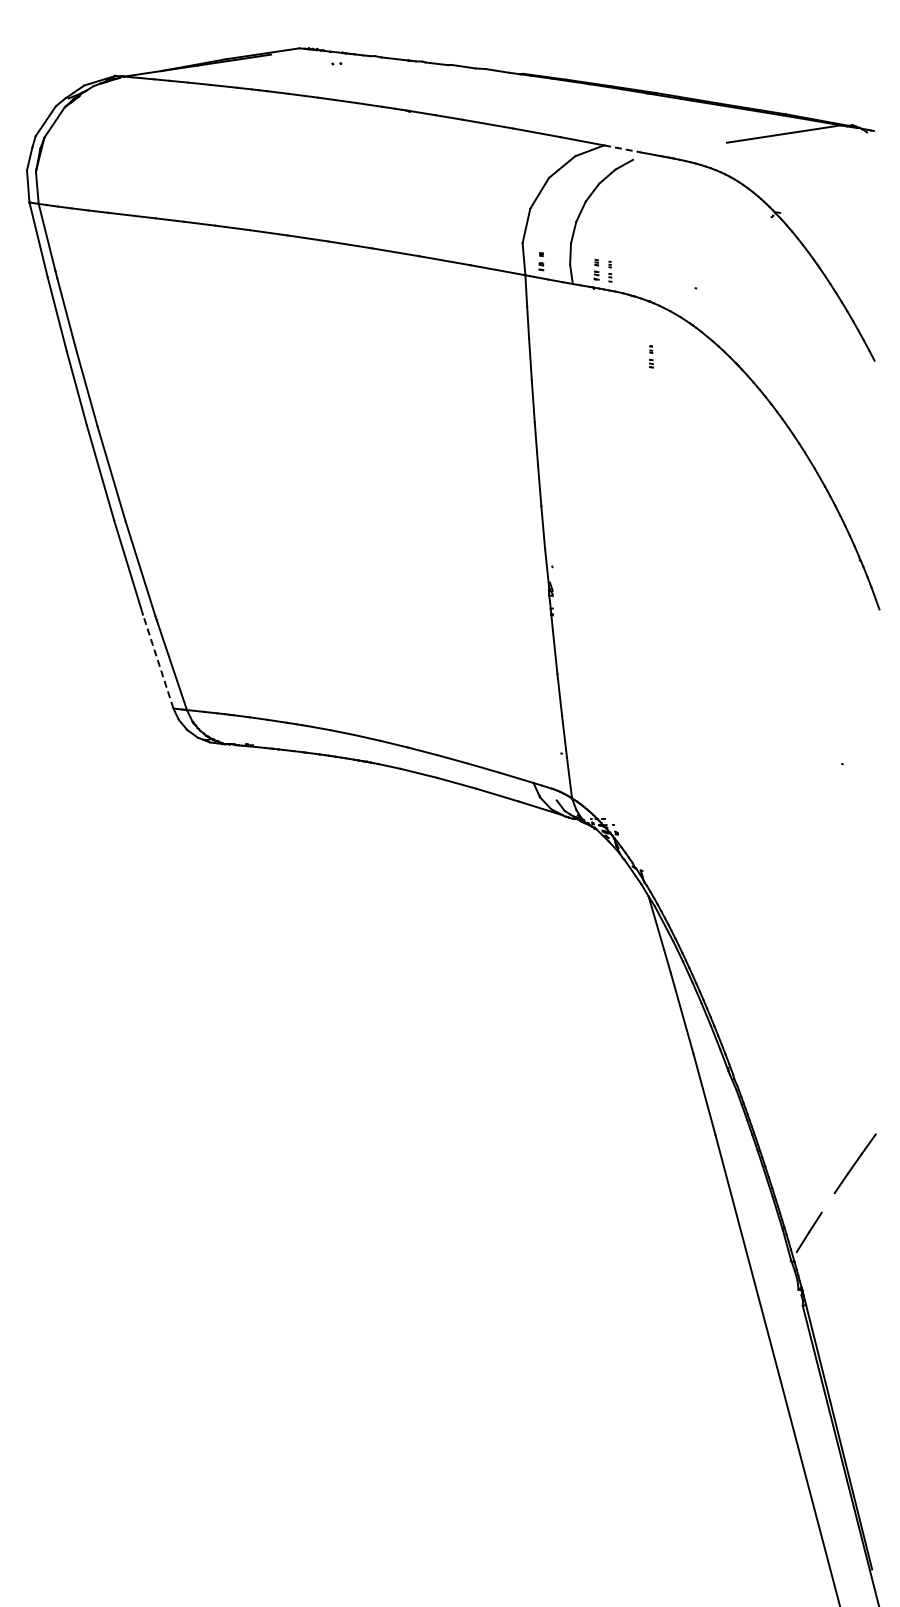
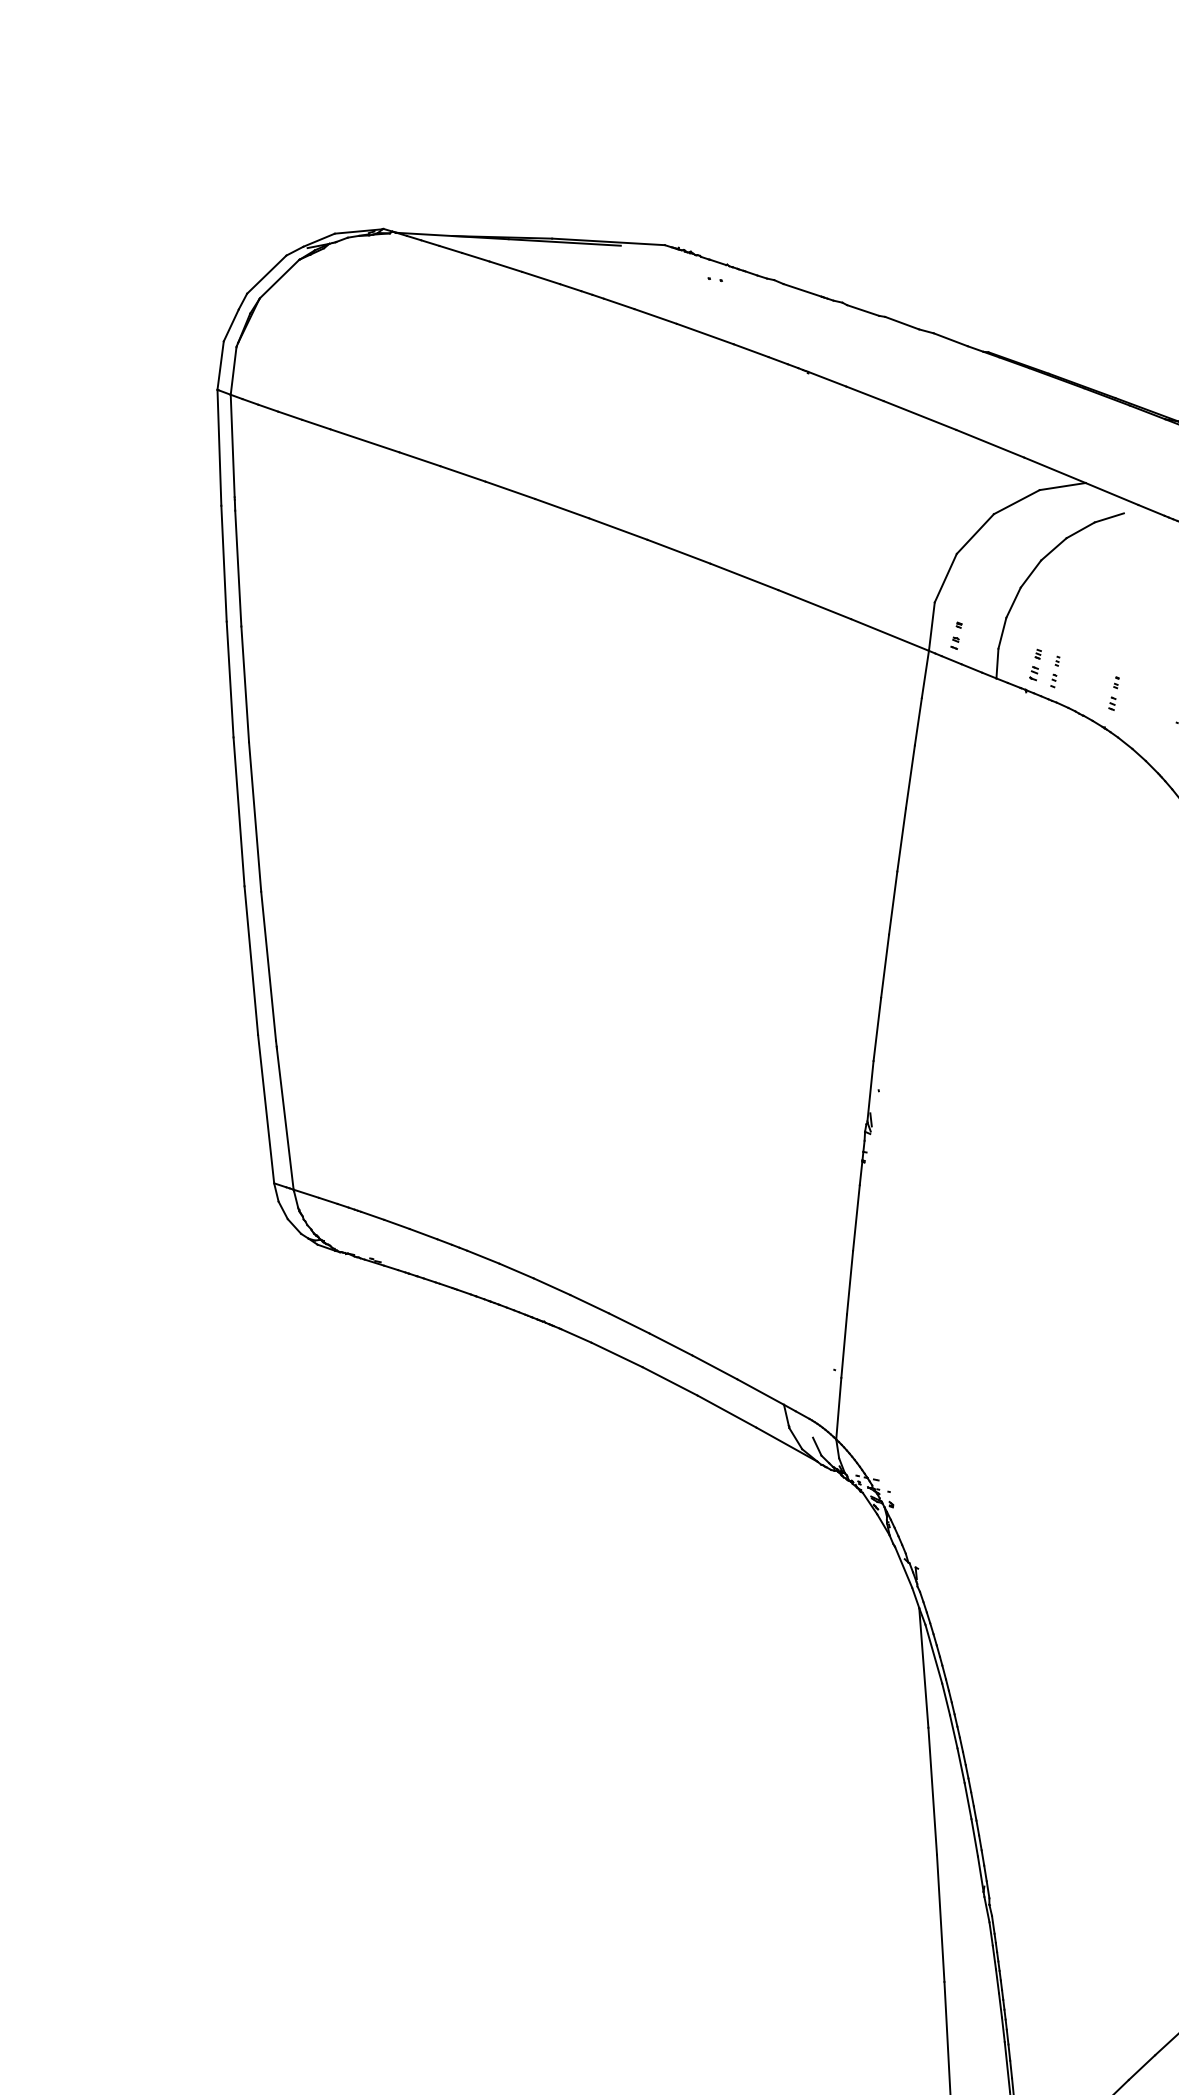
line: (622, 148) -> (1111, 493), dashed -> solid
part: (651, 356) -> (1114, 693), moved
line: (158, 661) -> (266, 1109), dashed -> solid

